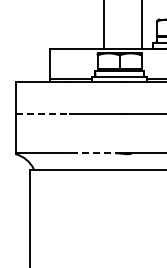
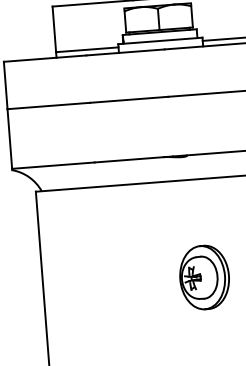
line: (43, 113) -> (49, 105), dashed -> solid
line: (96, 153) -> (134, 159), dashed -> solid
part: (136, 234) -> (204, 277), added

